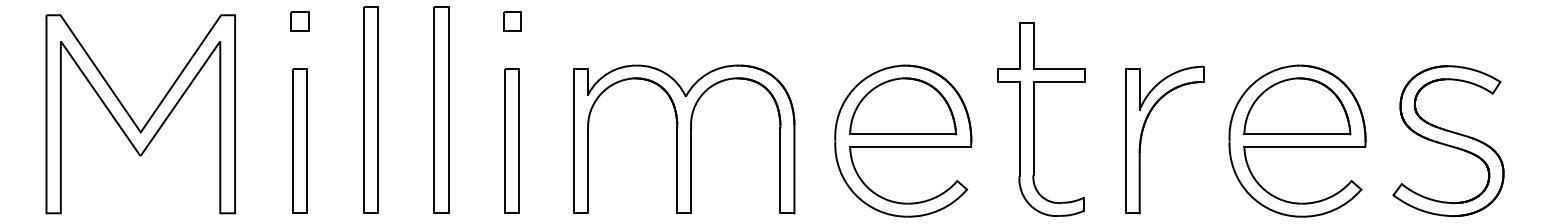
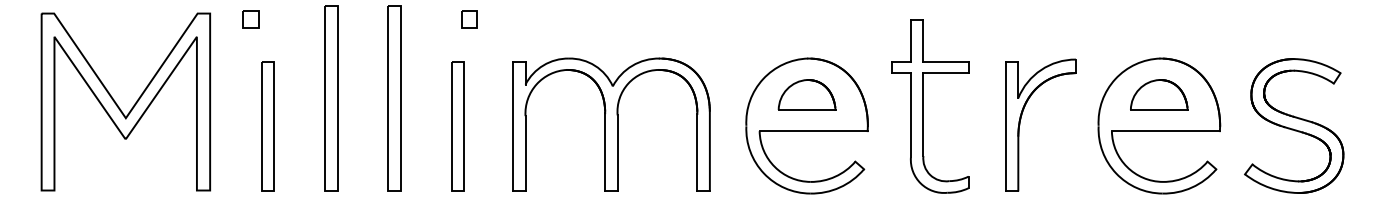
part: (299, 21) -> (250, 19), moved
part: (512, 21) -> (469, 19), moved
part: (903, 106) -> (807, 95), size x0.6
part: (1297, 106) -> (1159, 95), size x0.6

